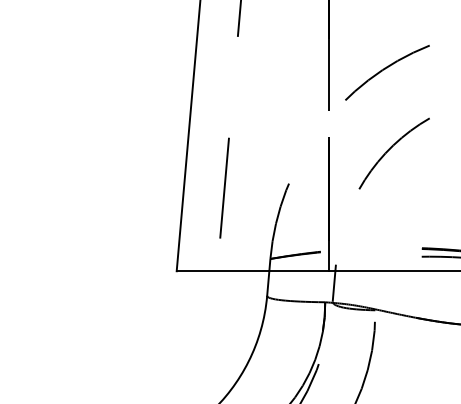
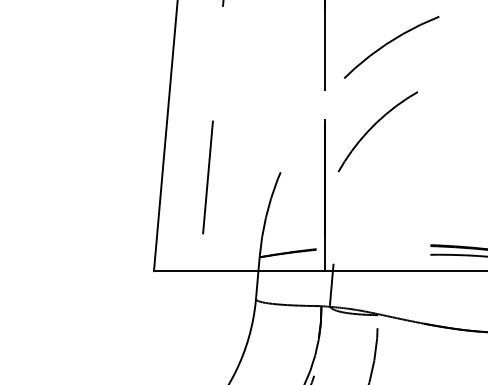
arc: (390, 149) -> (373, 127), moved

